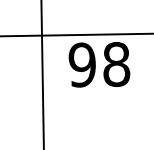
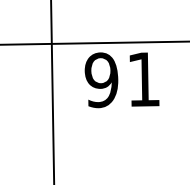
text: (116, 64) -> (143, 79), 98 -> 91

